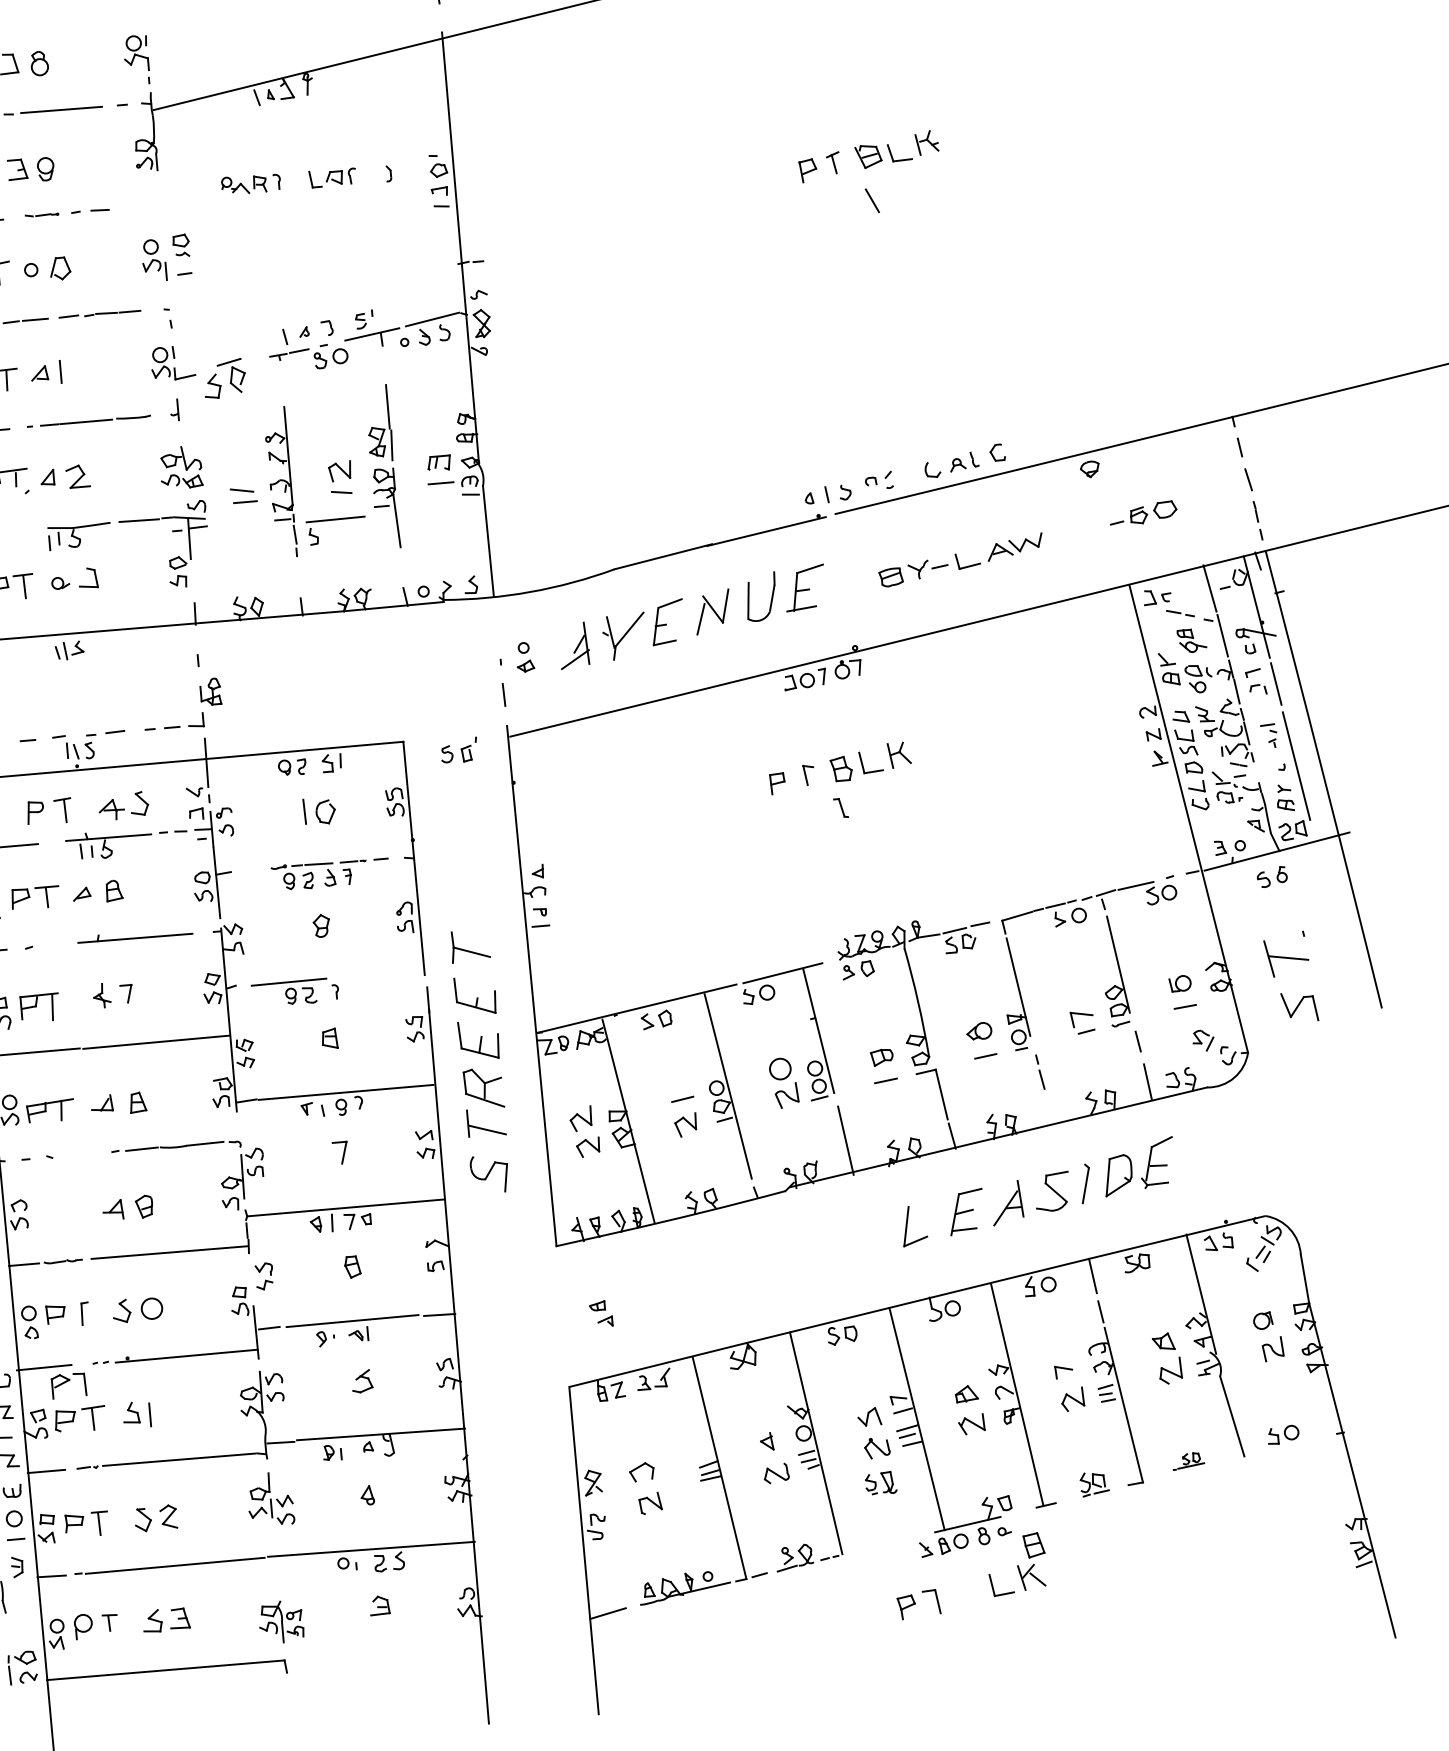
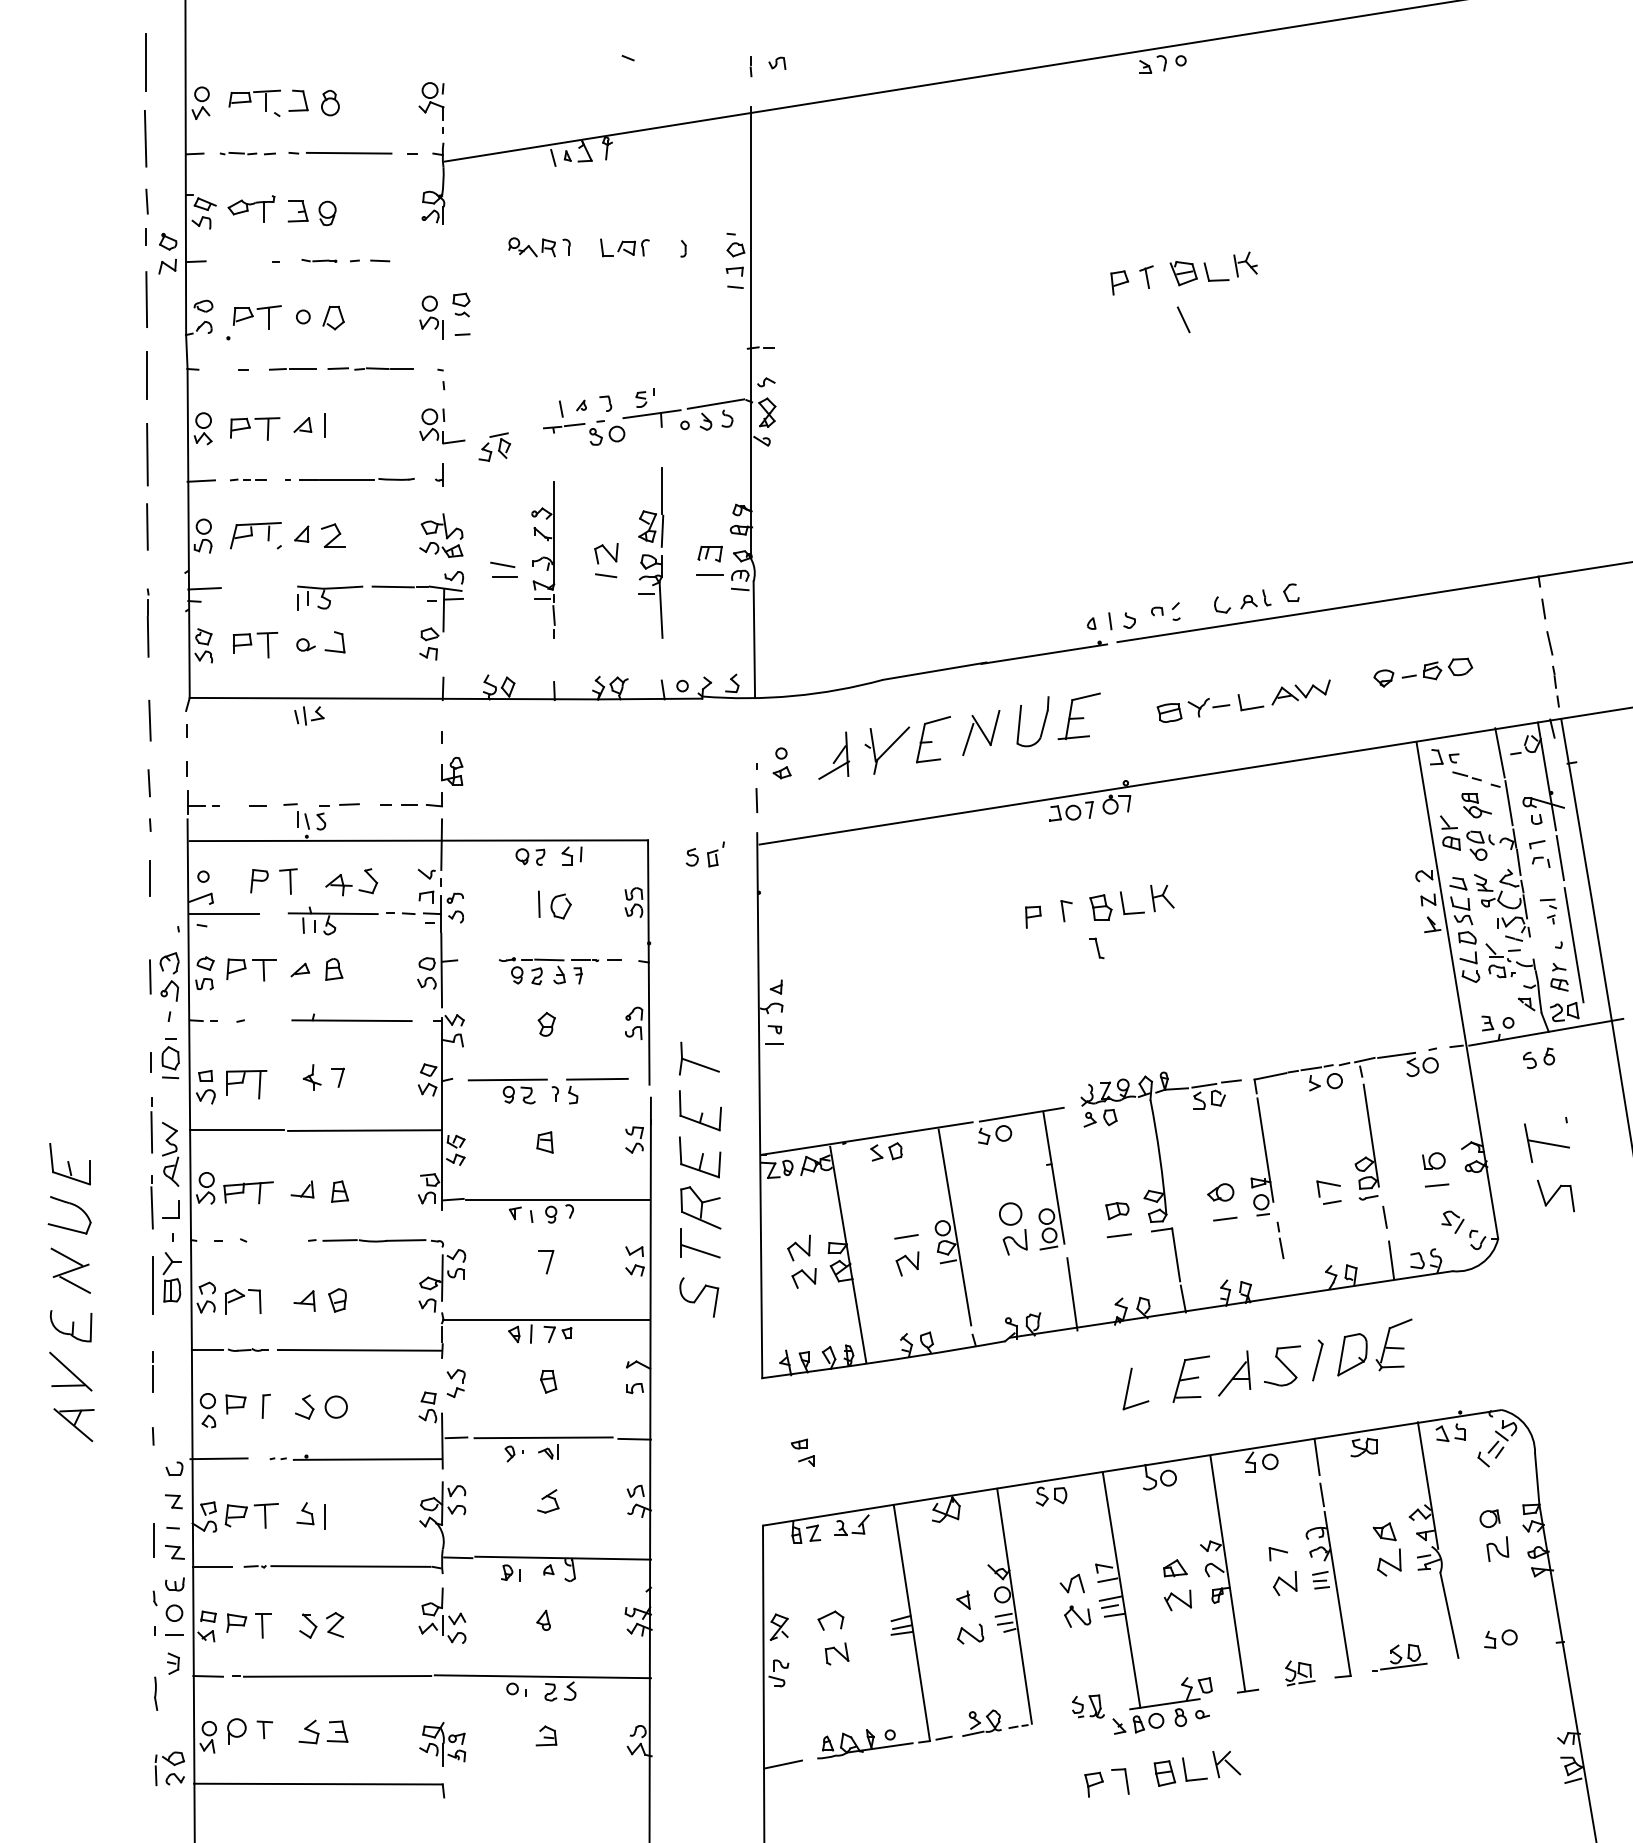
part: (224, 378) -> (494, 446), size x0.71
part: (1089, 469) -> (1383, 678), moved
part: (335, 520) -> (597, 1080), moved
part: (68, 1385) -> (242, 1301), moved
part: (1188, 1460) -> (1399, 1657), size x1.67
part: (881, 1483) -> (1088, 1706), moved
part: (1033, 1545) -> (1164, 1773), moved

